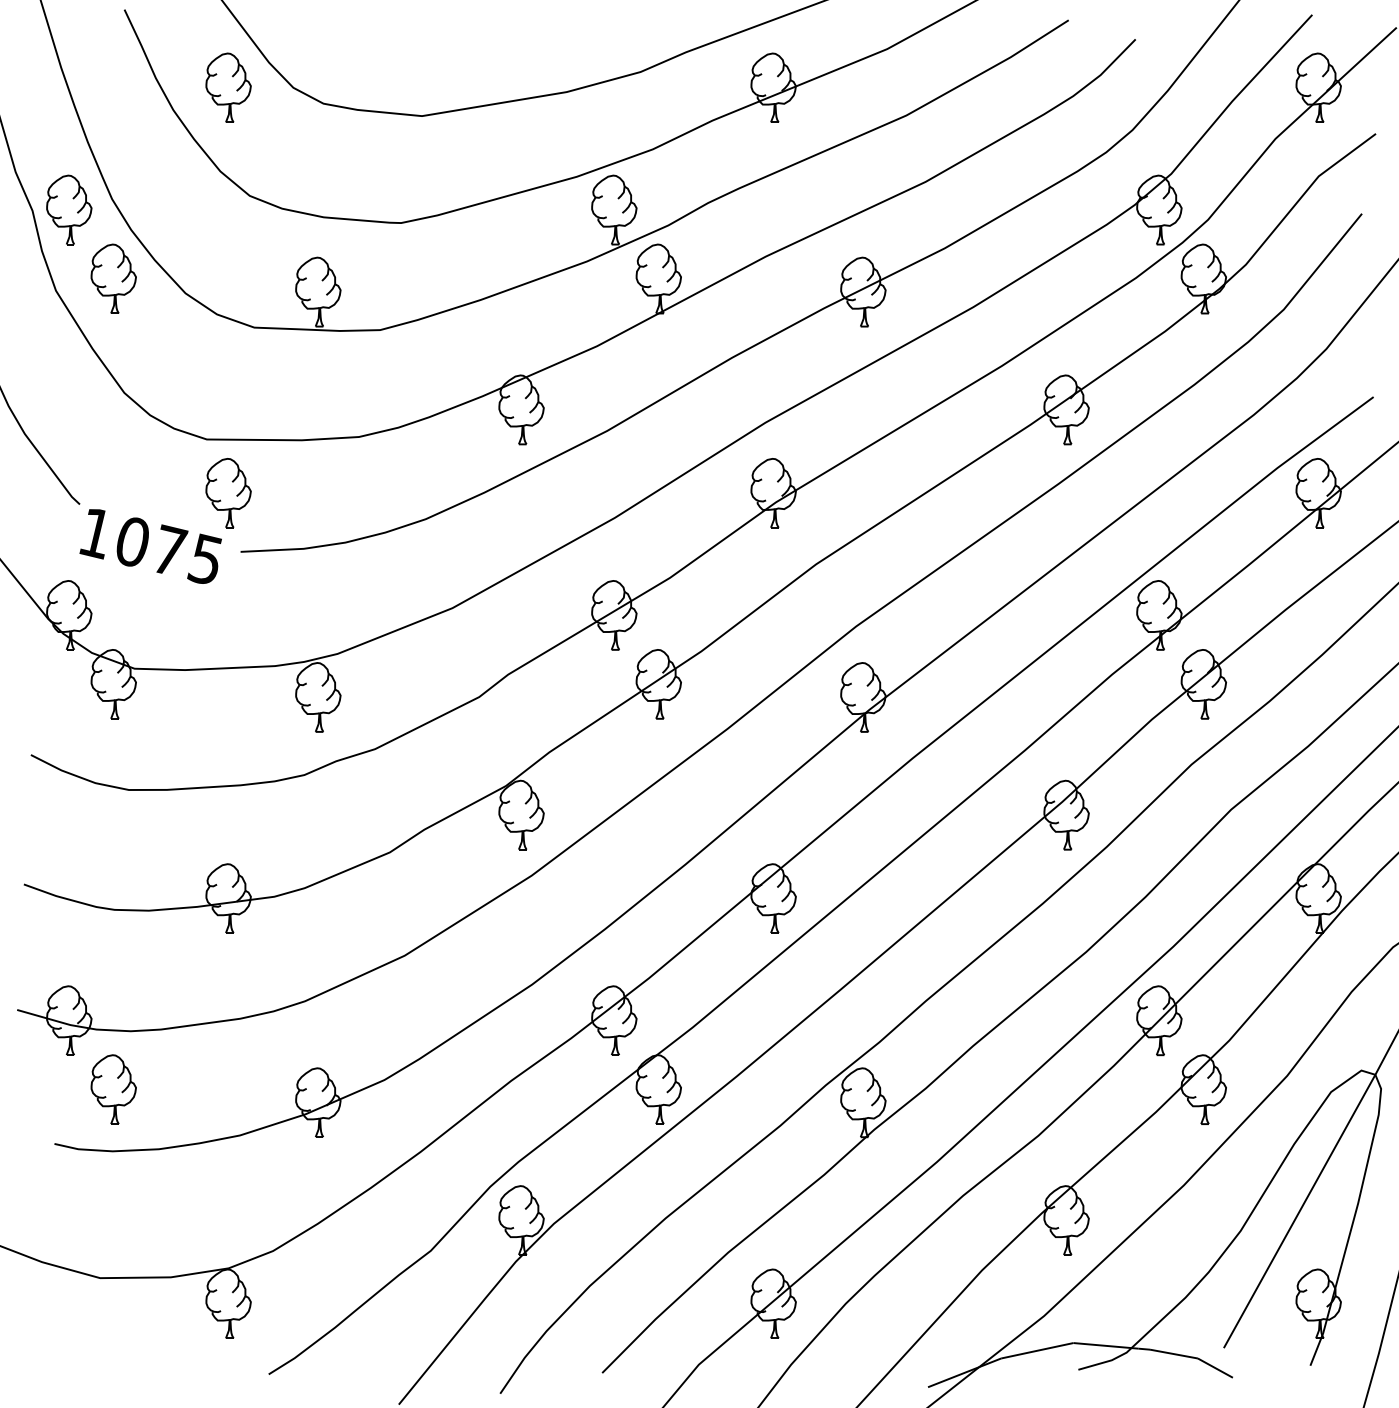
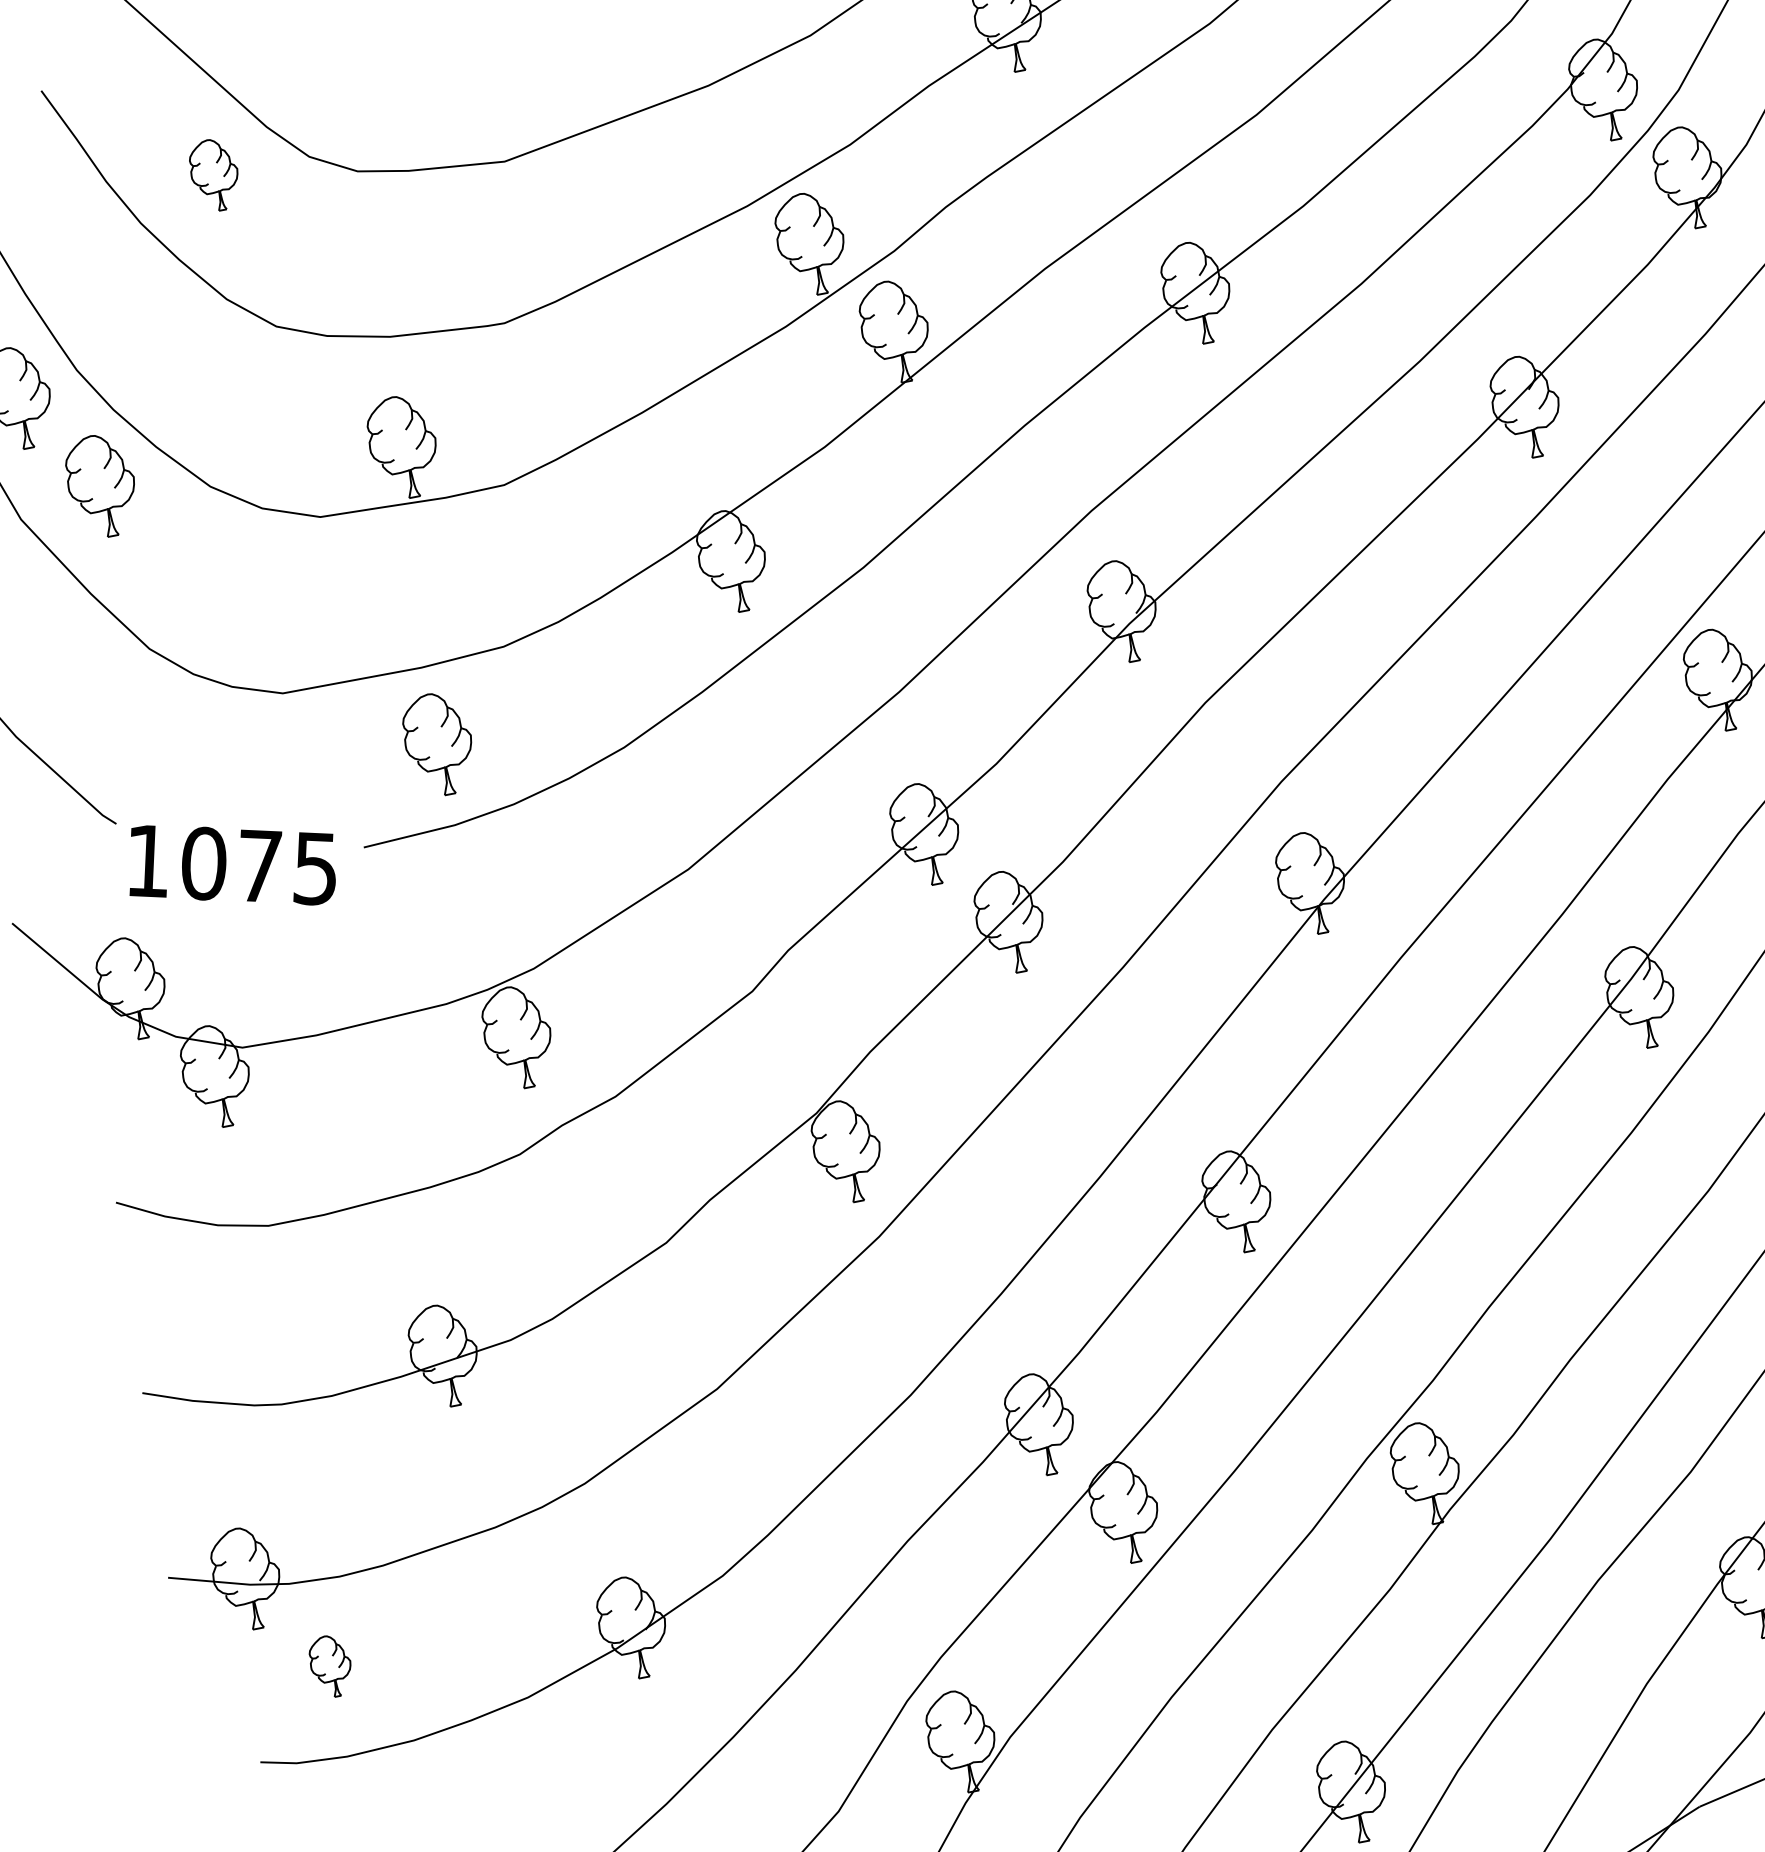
part: (228, 87) -> (214, 174), size x0.7
part: (228, 493) -> (438, 744), moved
part: (113, 1089) -> (330, 1666), size x0.6

